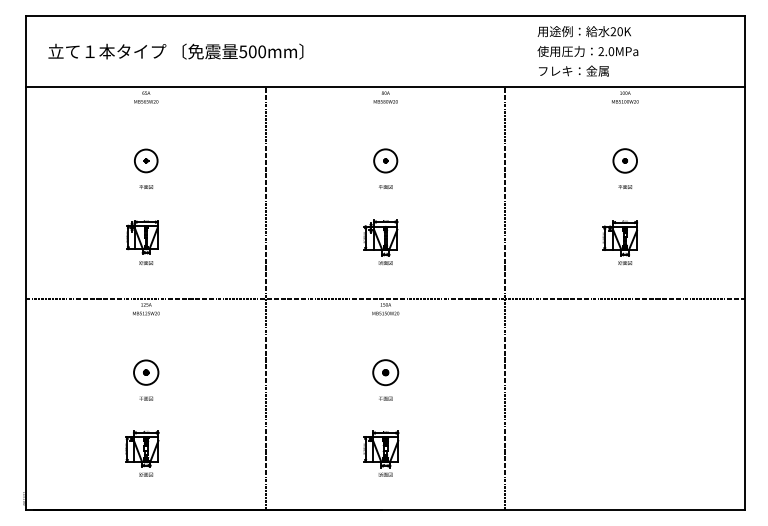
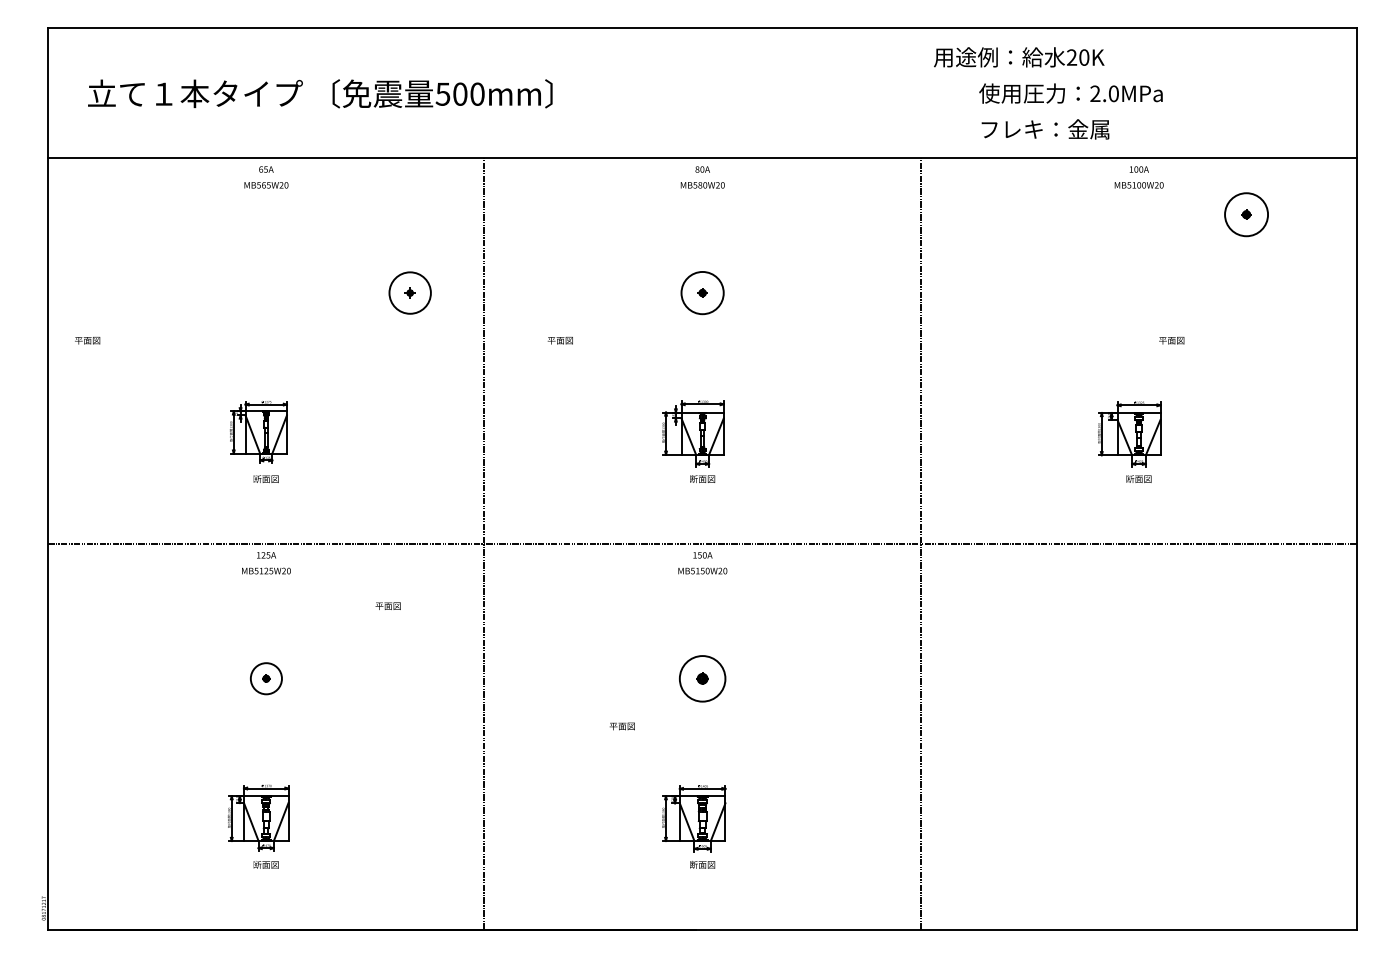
text: (583, 31) -> (1017, 57), moved
part: (146, 160) -> (410, 292), moved
part: (624, 160) -> (1245, 213), moved
text: (146, 186) -> (88, 339), moved
text: (385, 186) -> (560, 339), moved
text: (624, 186) -> (1170, 339), moved
part: (146, 372) -> (266, 678), size x0.7
text: (146, 398) -> (388, 605), moved
text: (385, 398) -> (622, 725), moved

